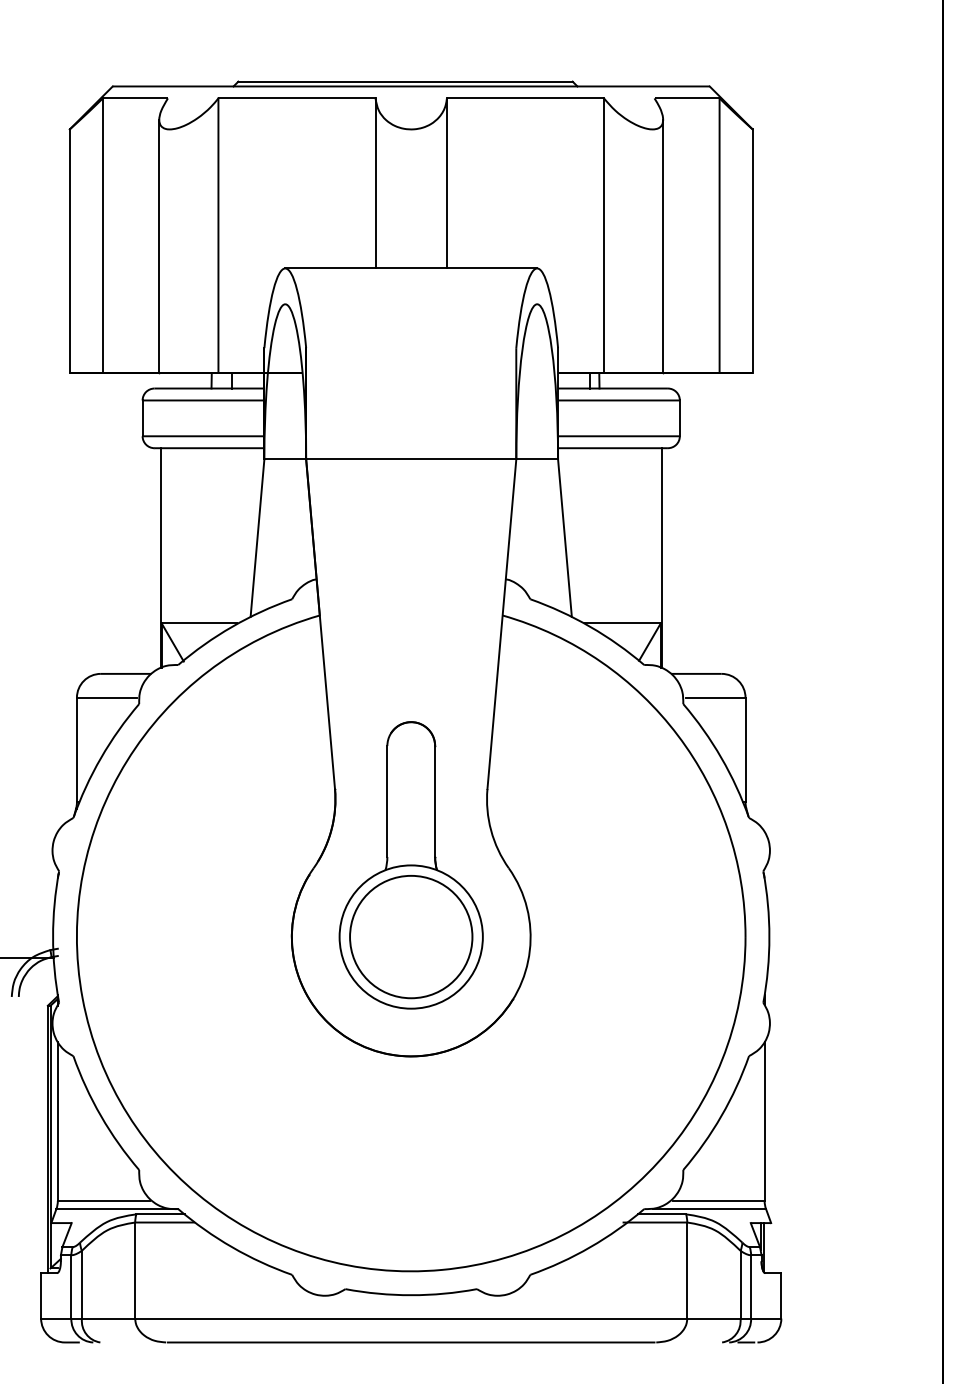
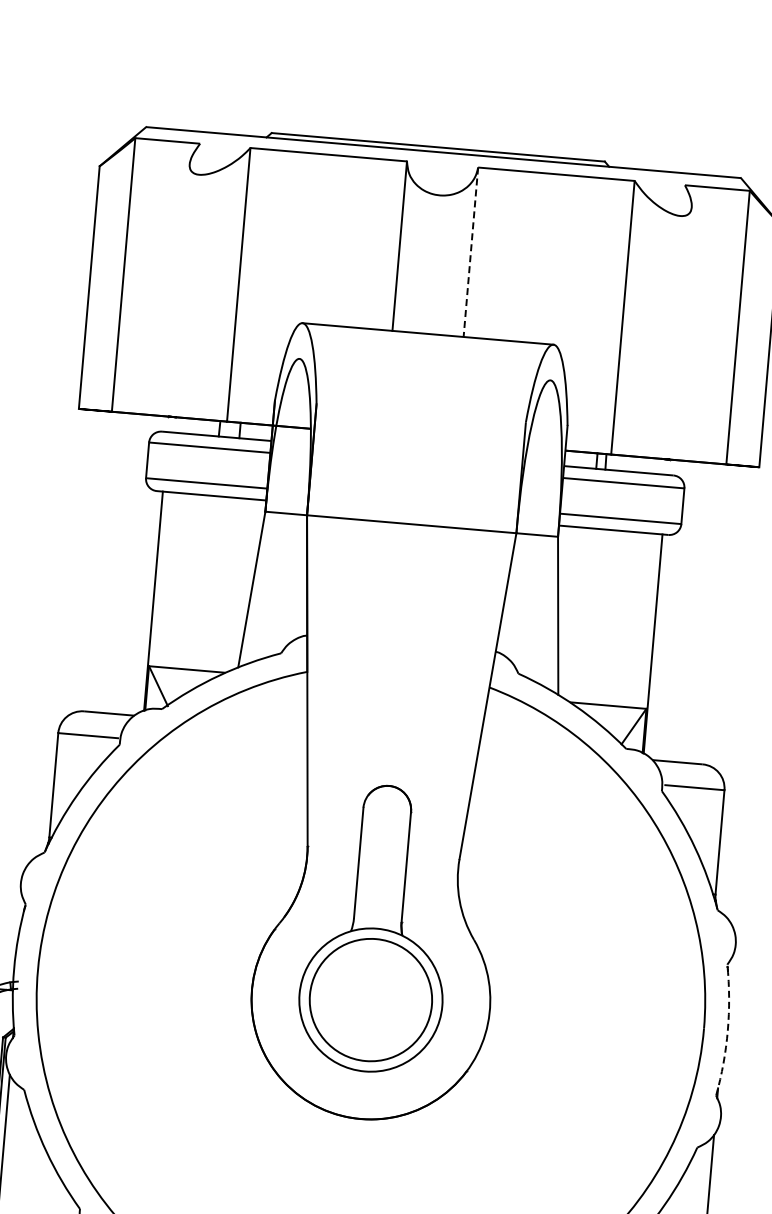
line: (446, 183) -> (470, 252), solid -> dashed
line: (159, 246) -> (179, 290), removed
line: (663, 246) -> (681, 333), removed
arc: (769, 937) -> (727, 1031), solid -> dashed

